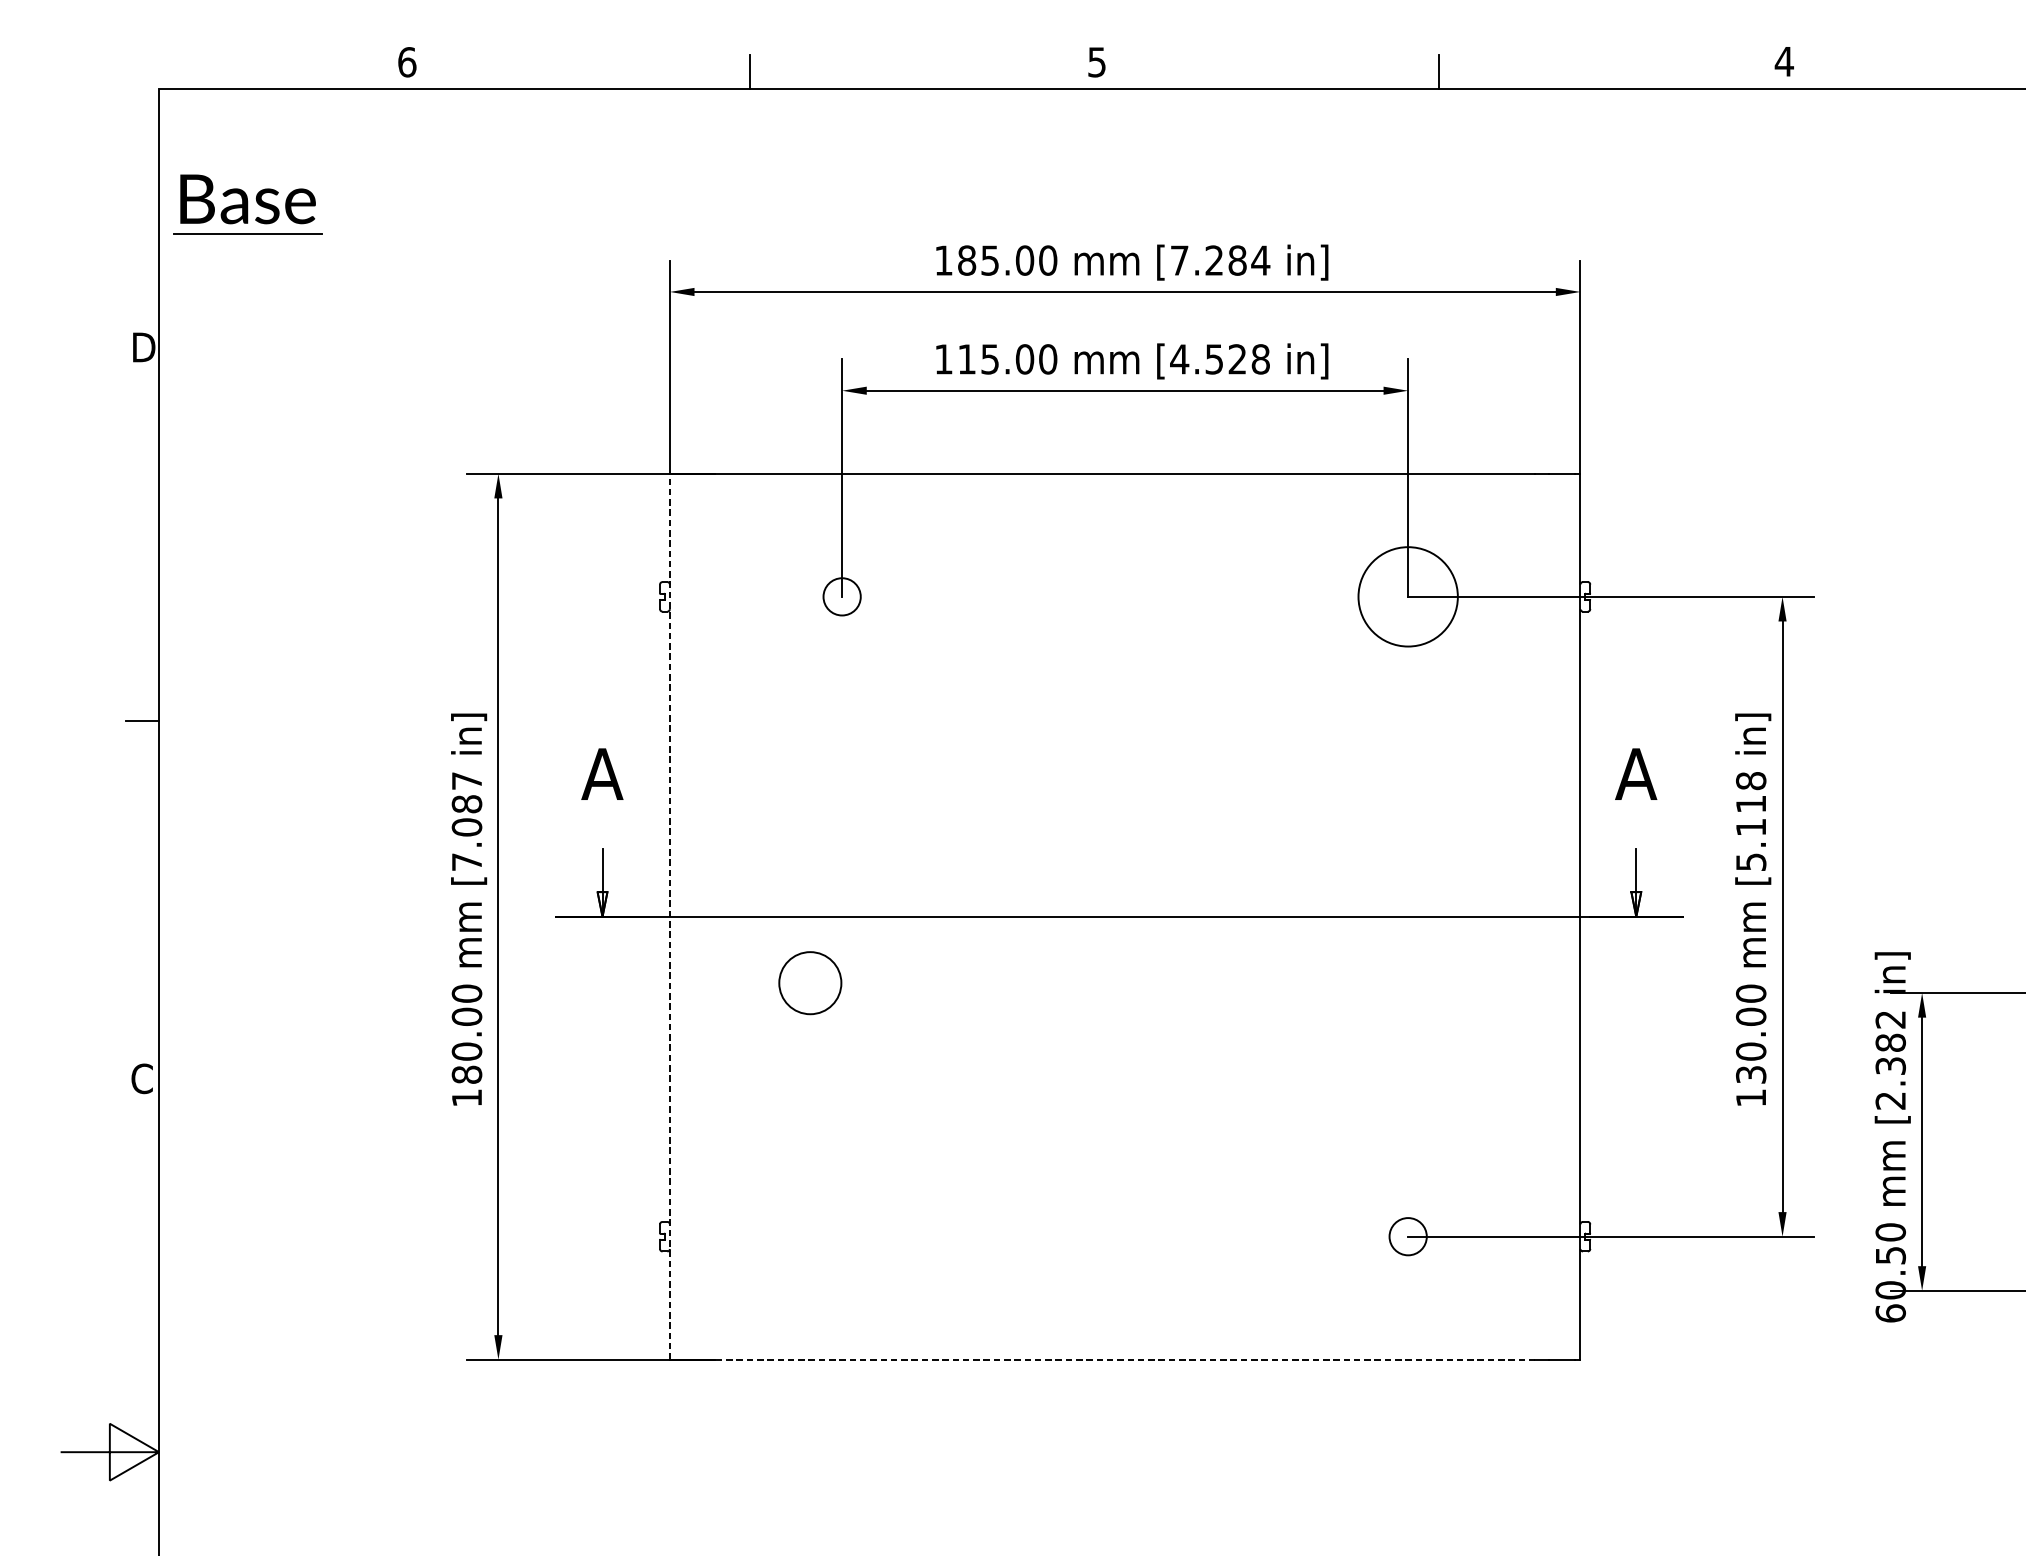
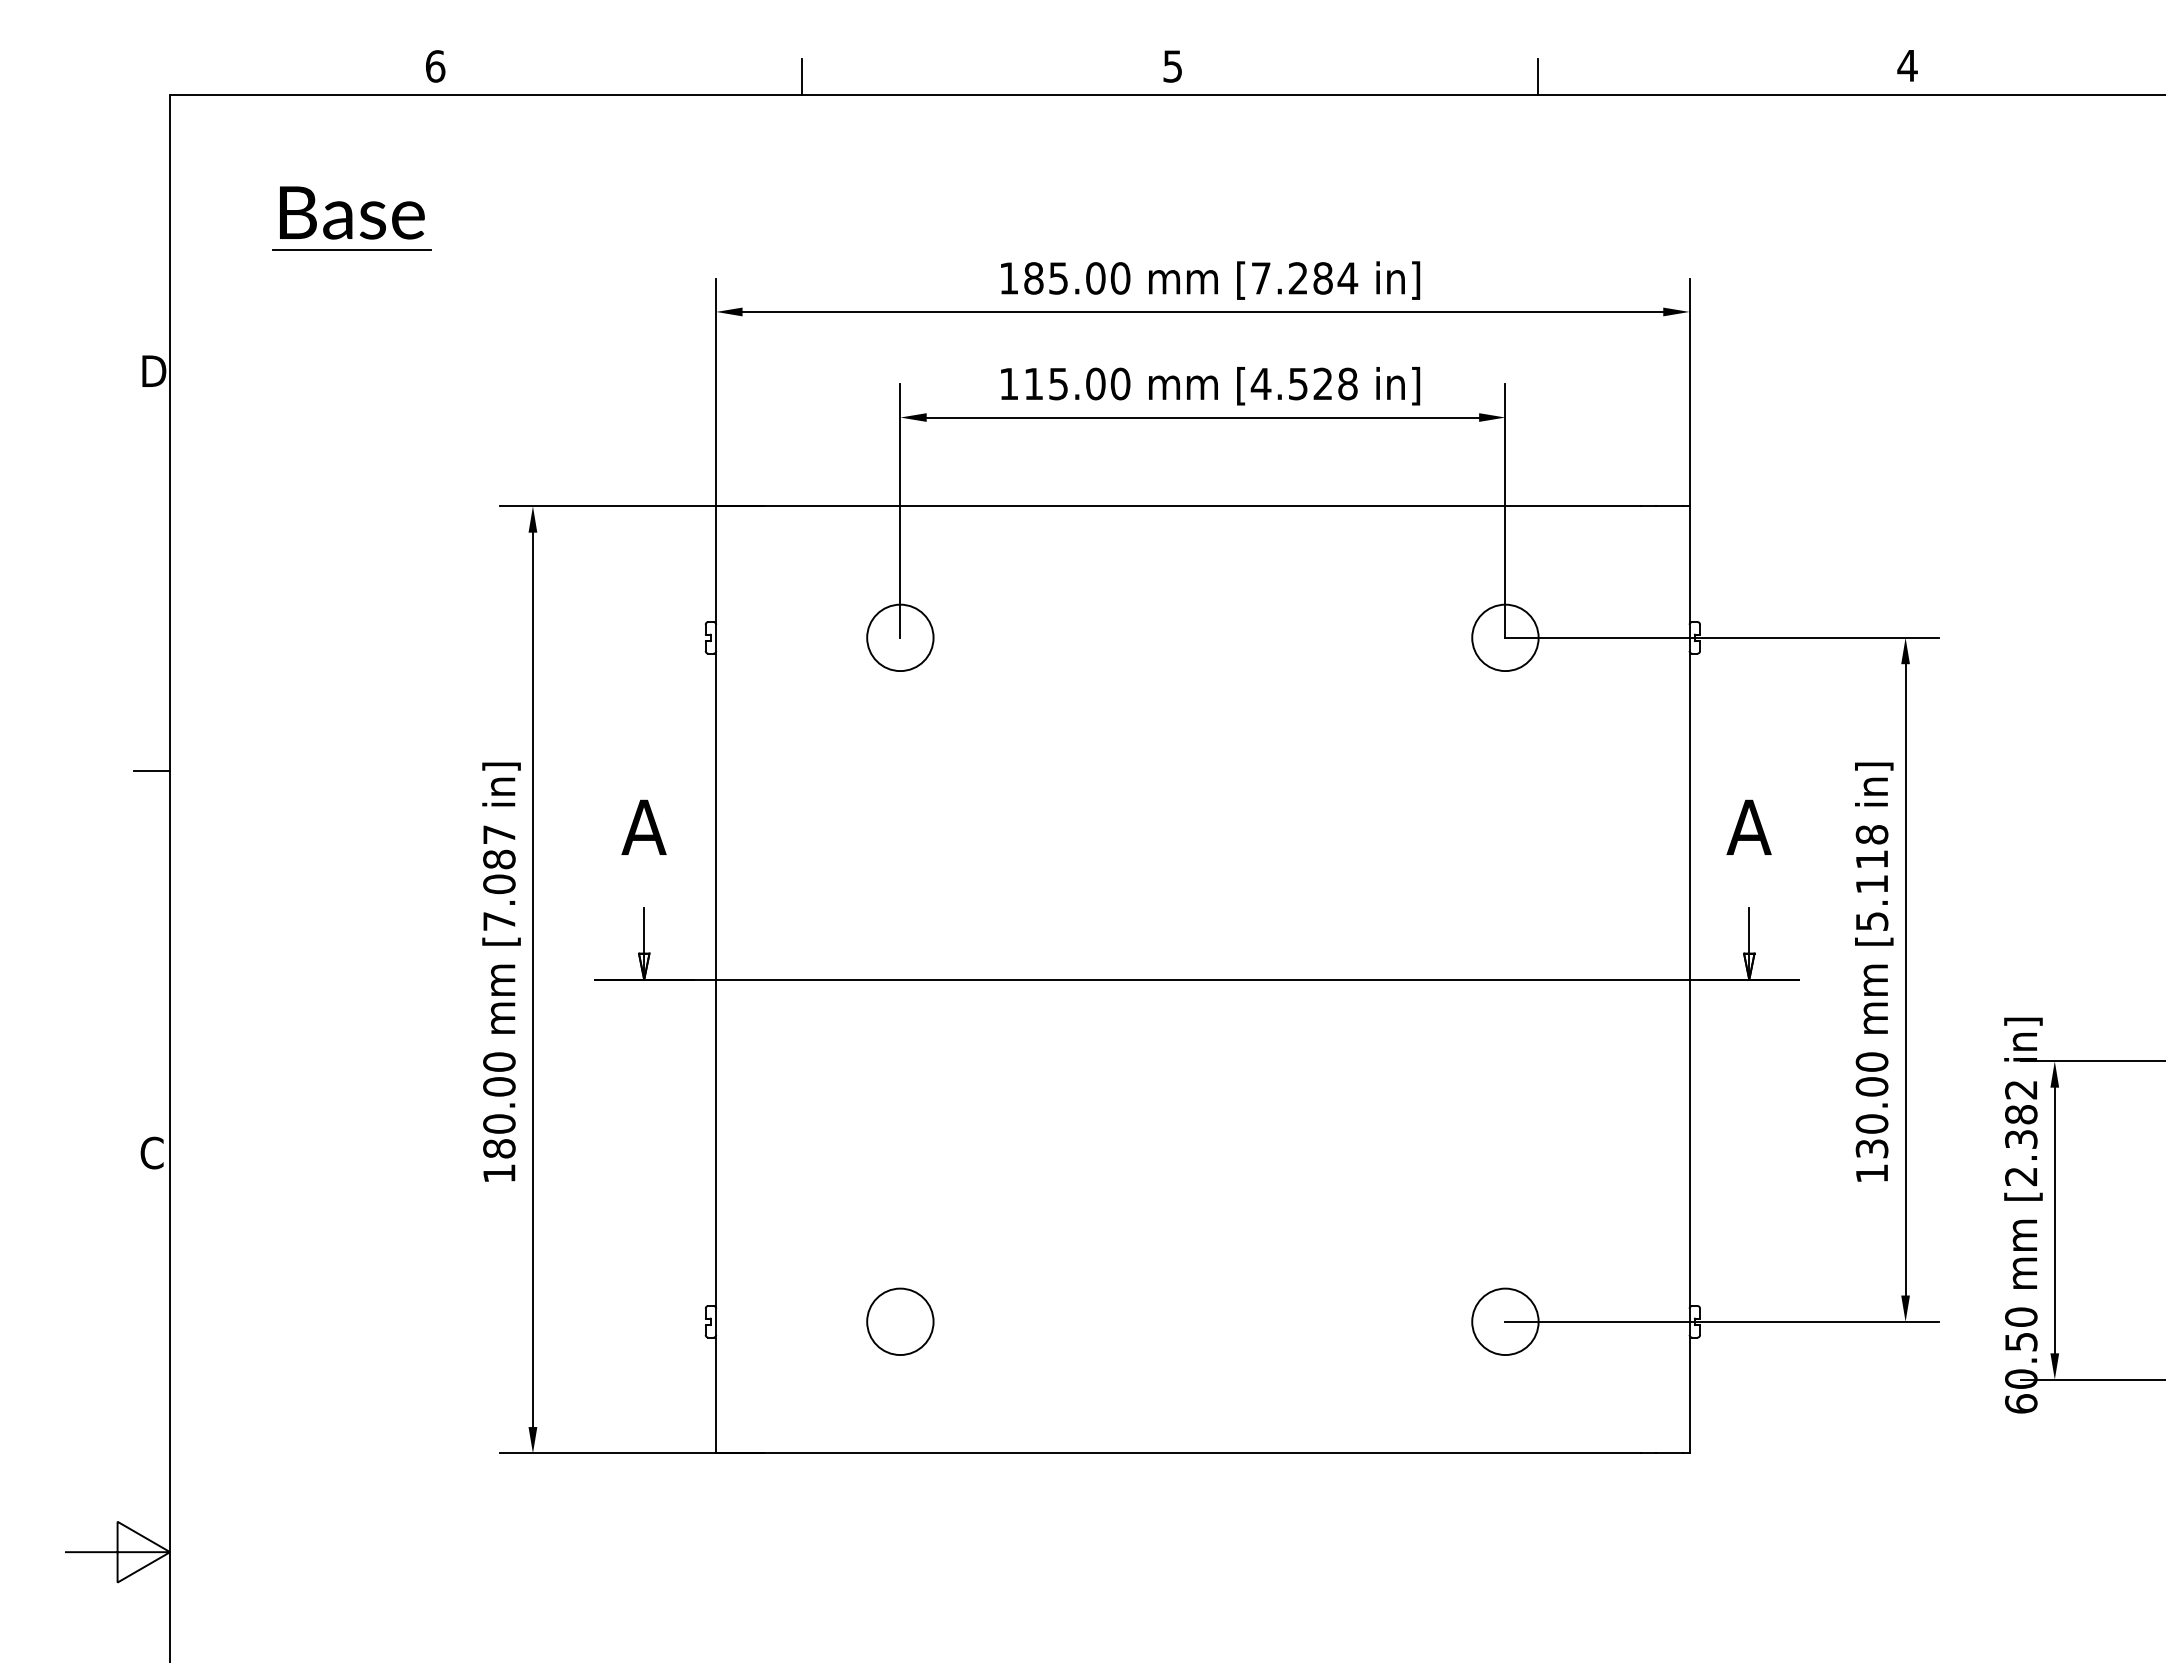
part: (247, 204) -> (351, 218), moved
circle: (842, 596) -> (900, 637), size x1.67
circle: (1408, 596) -> (1505, 637), size x0.62
line: (670, 916) -> (716, 979), dashed -> solid
circle: (810, 982) -> (900, 1321), moved
circle: (1408, 1236) -> (1505, 1321), size x1.67
line: (1124, 1359) -> (1202, 1453), dashed -> solid

